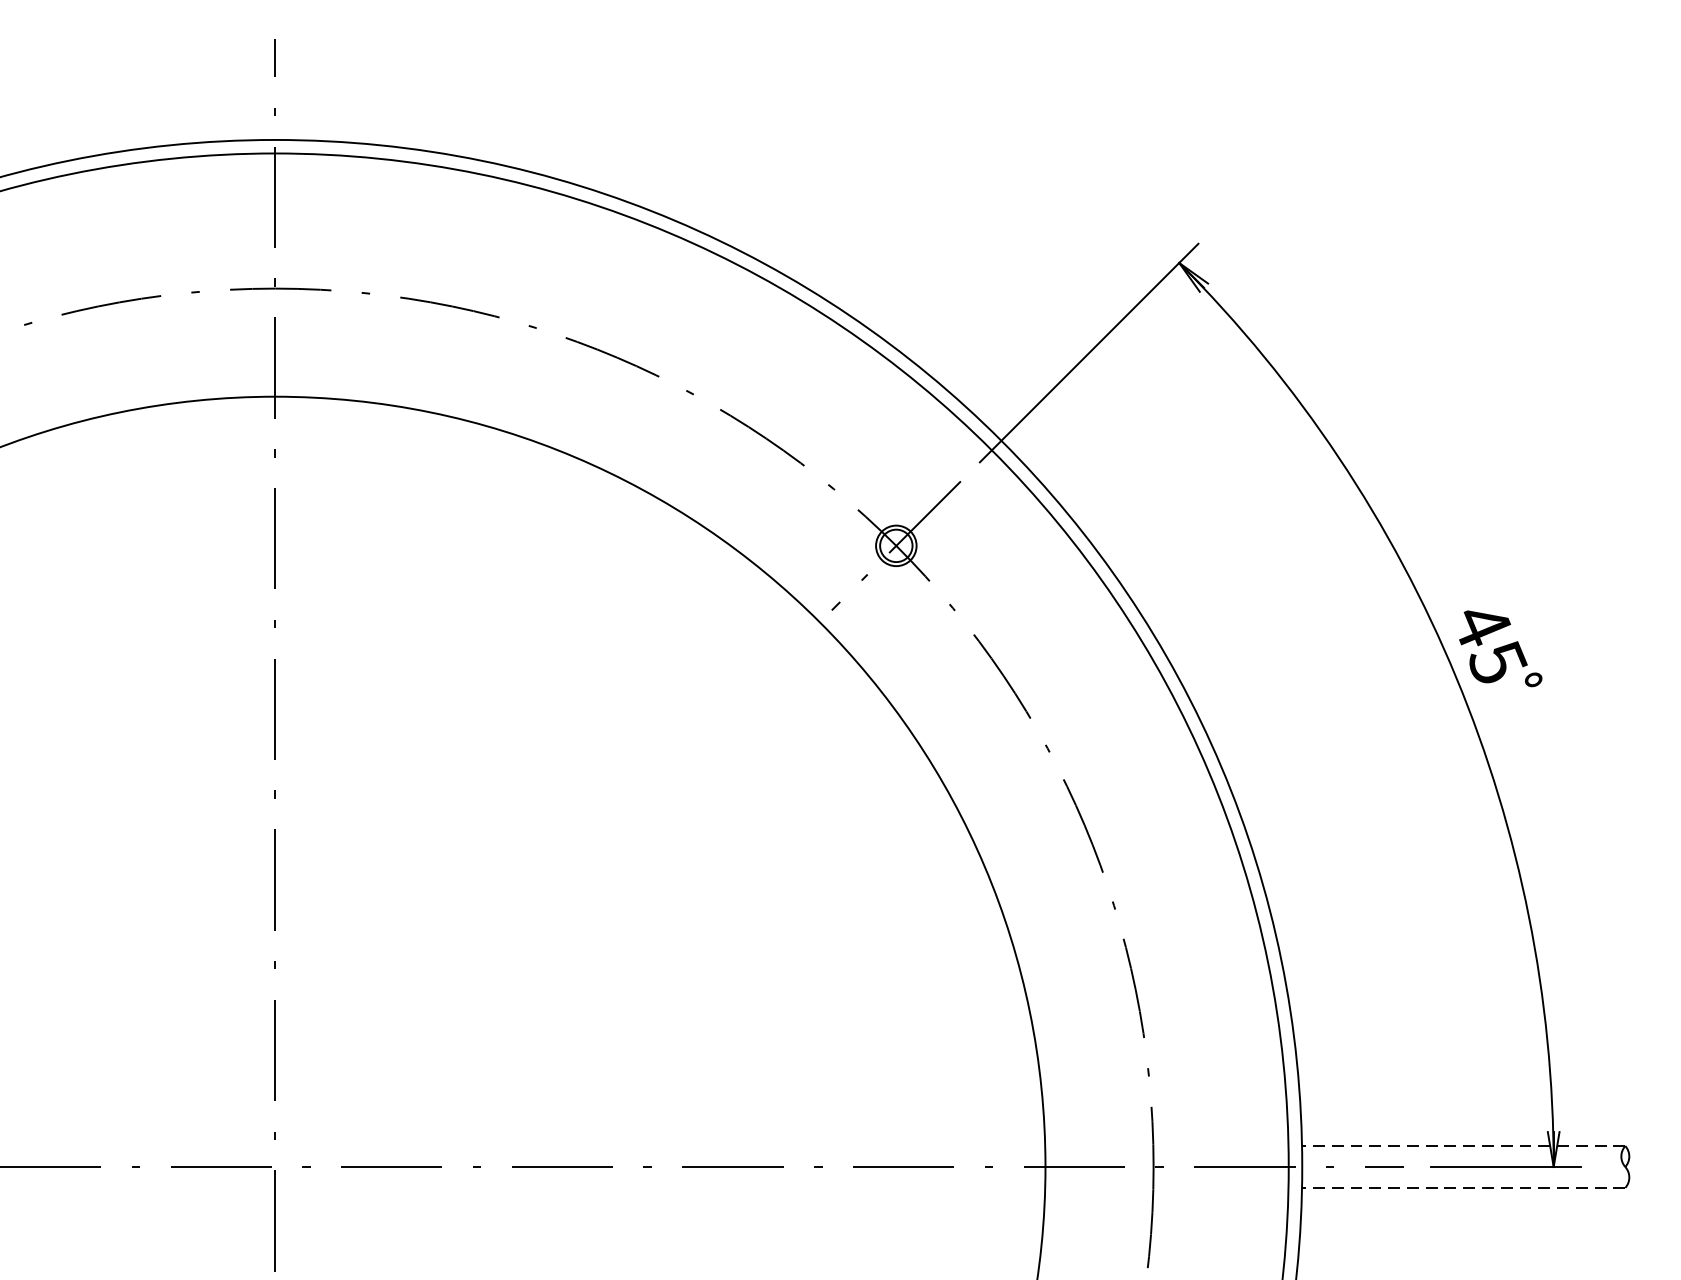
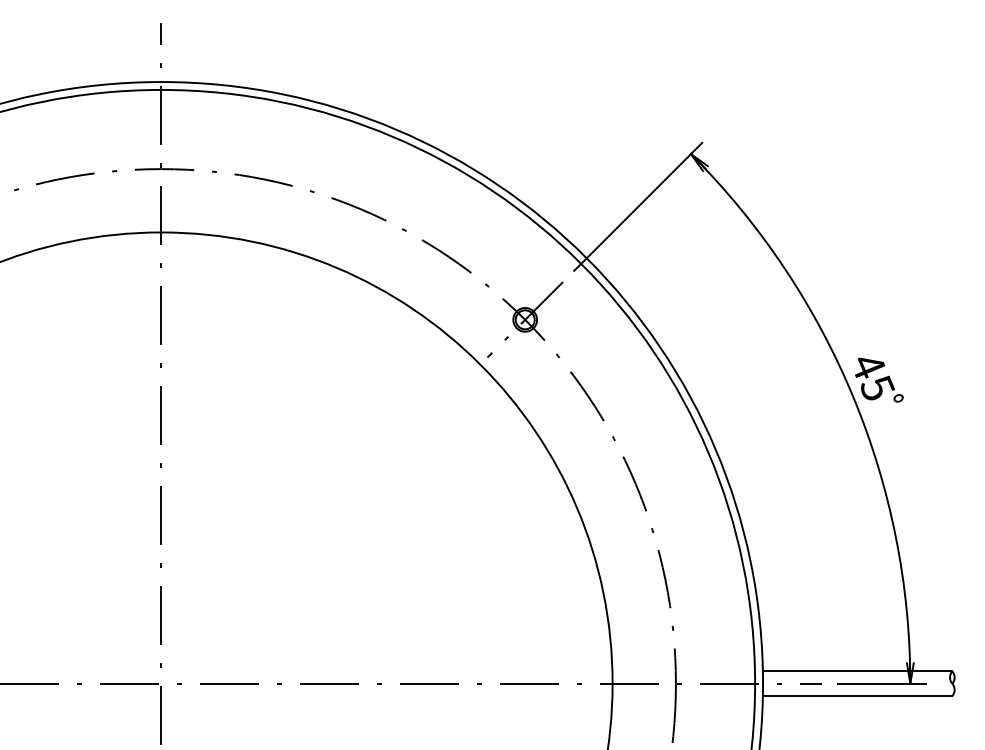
line: (1463, 1146) -> (857, 671), dashed -> solid
line: (1463, 1188) -> (857, 696), dashed -> solid

